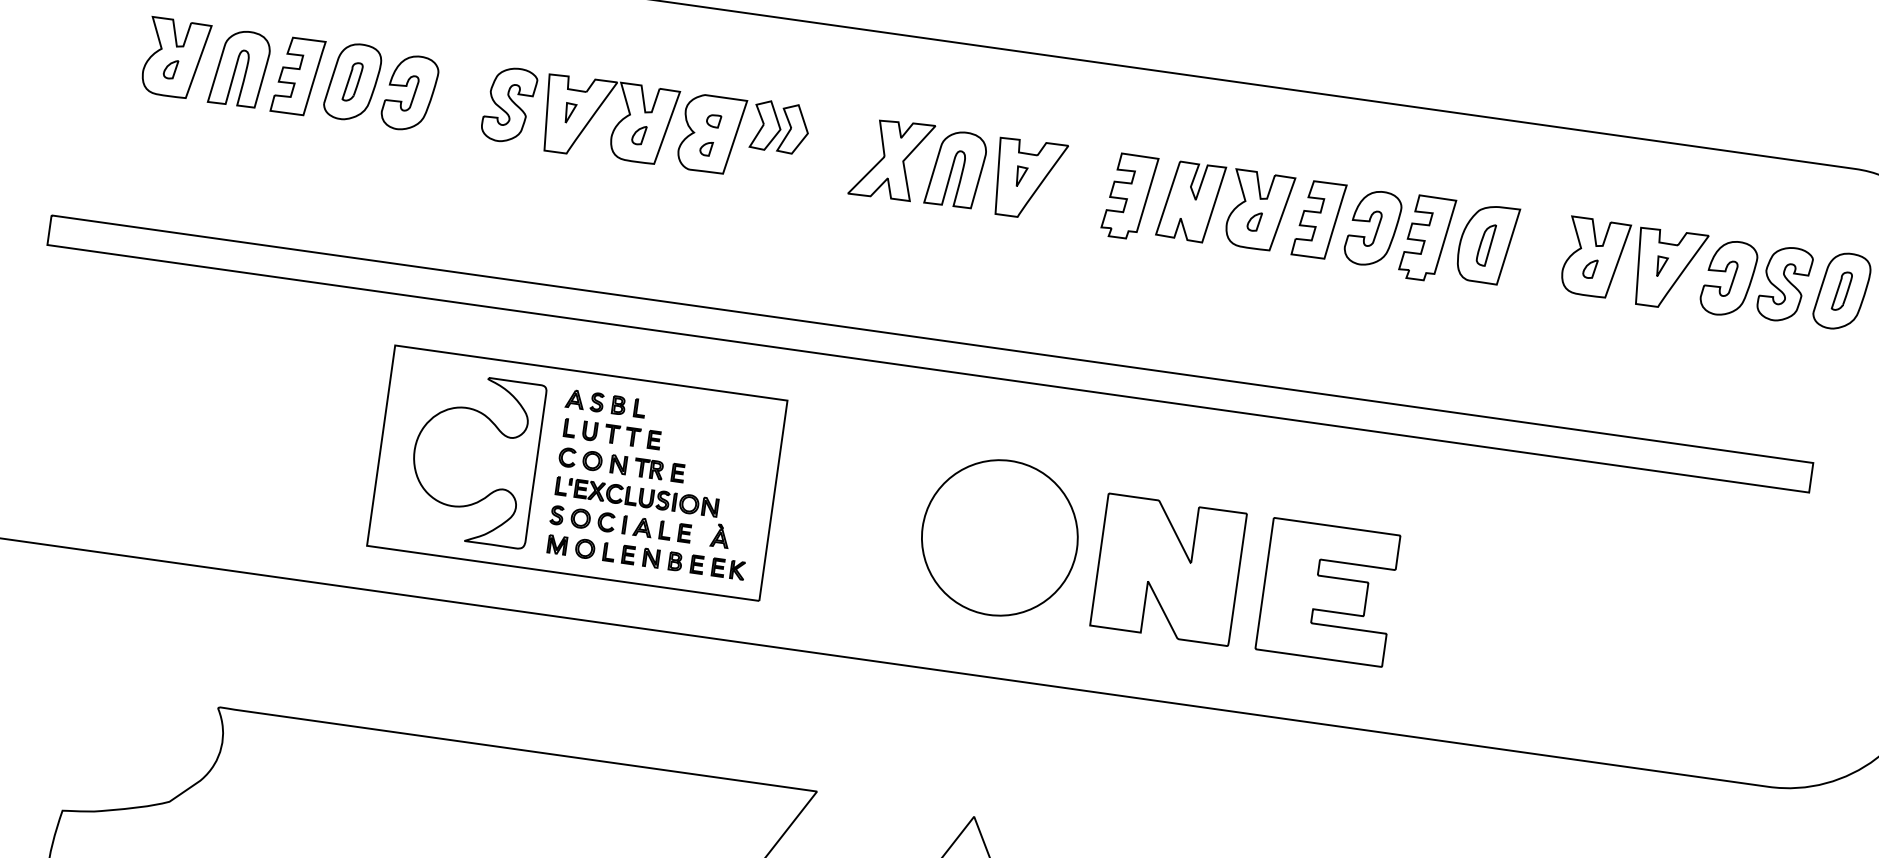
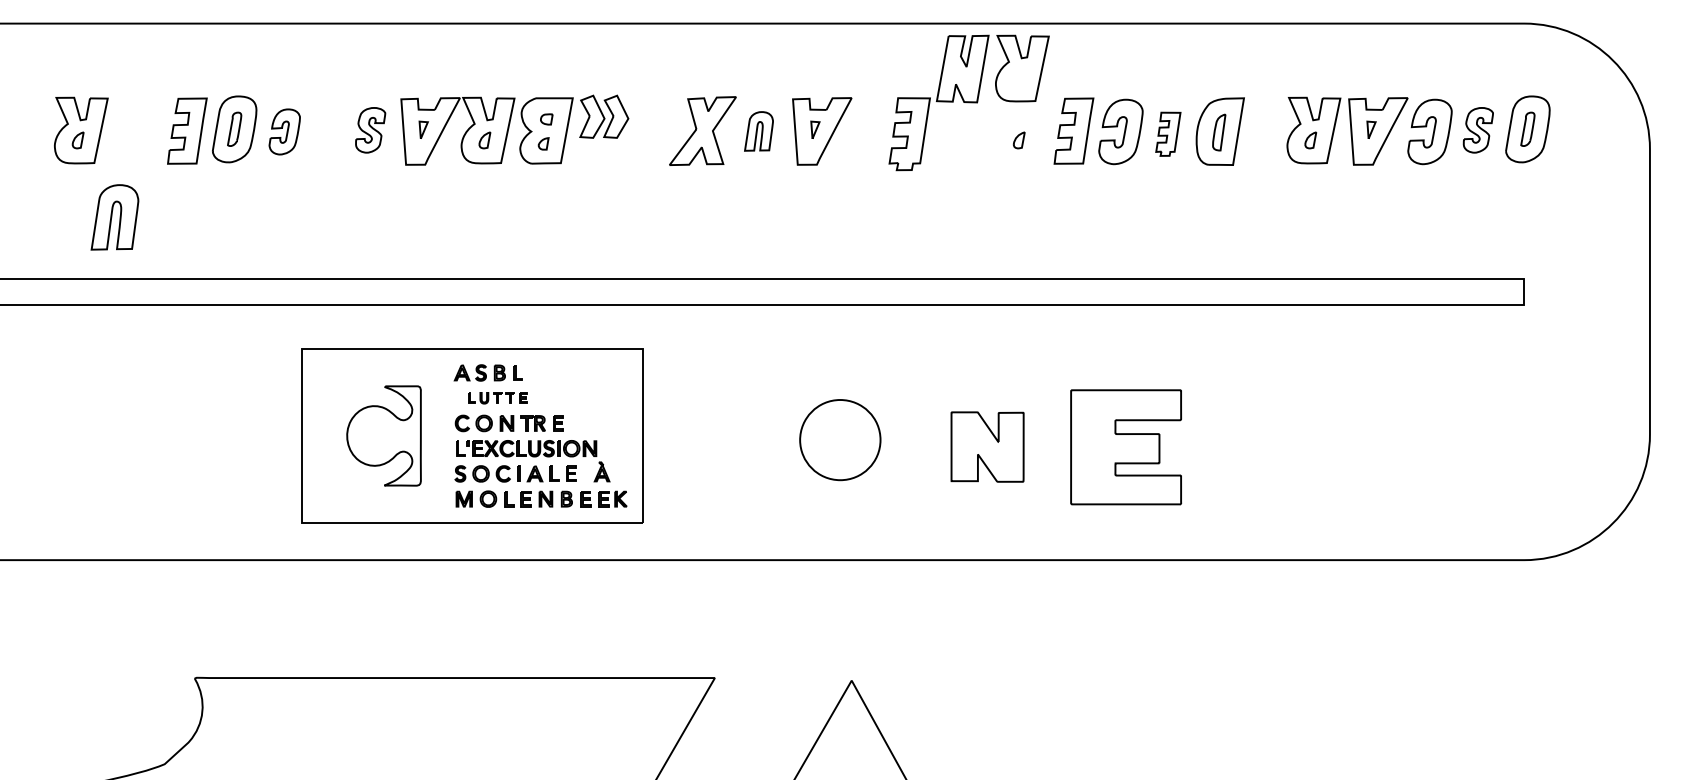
part: (239, 68) -> (114, 217), moved
part: (409, 92) -> (284, 131), size x0.7
part: (509, 105) -> (370, 130), size x0.7
part: (955, 169) -> (758, 131), size x0.6
part: (1231, 210) -> (998, 71), moved
part: (1427, 239) -> (1168, 134), size x0.6
part: (1785, 284) -> (1478, 130), size x0.7
part: (612, 433) -> (497, 397), size x0.7
part: (474, 458) -> (383, 435), size x0.7
part: (1000, 537) -> (840, 439), size x0.6
part: (1168, 569) -> (987, 446), size x0.6

